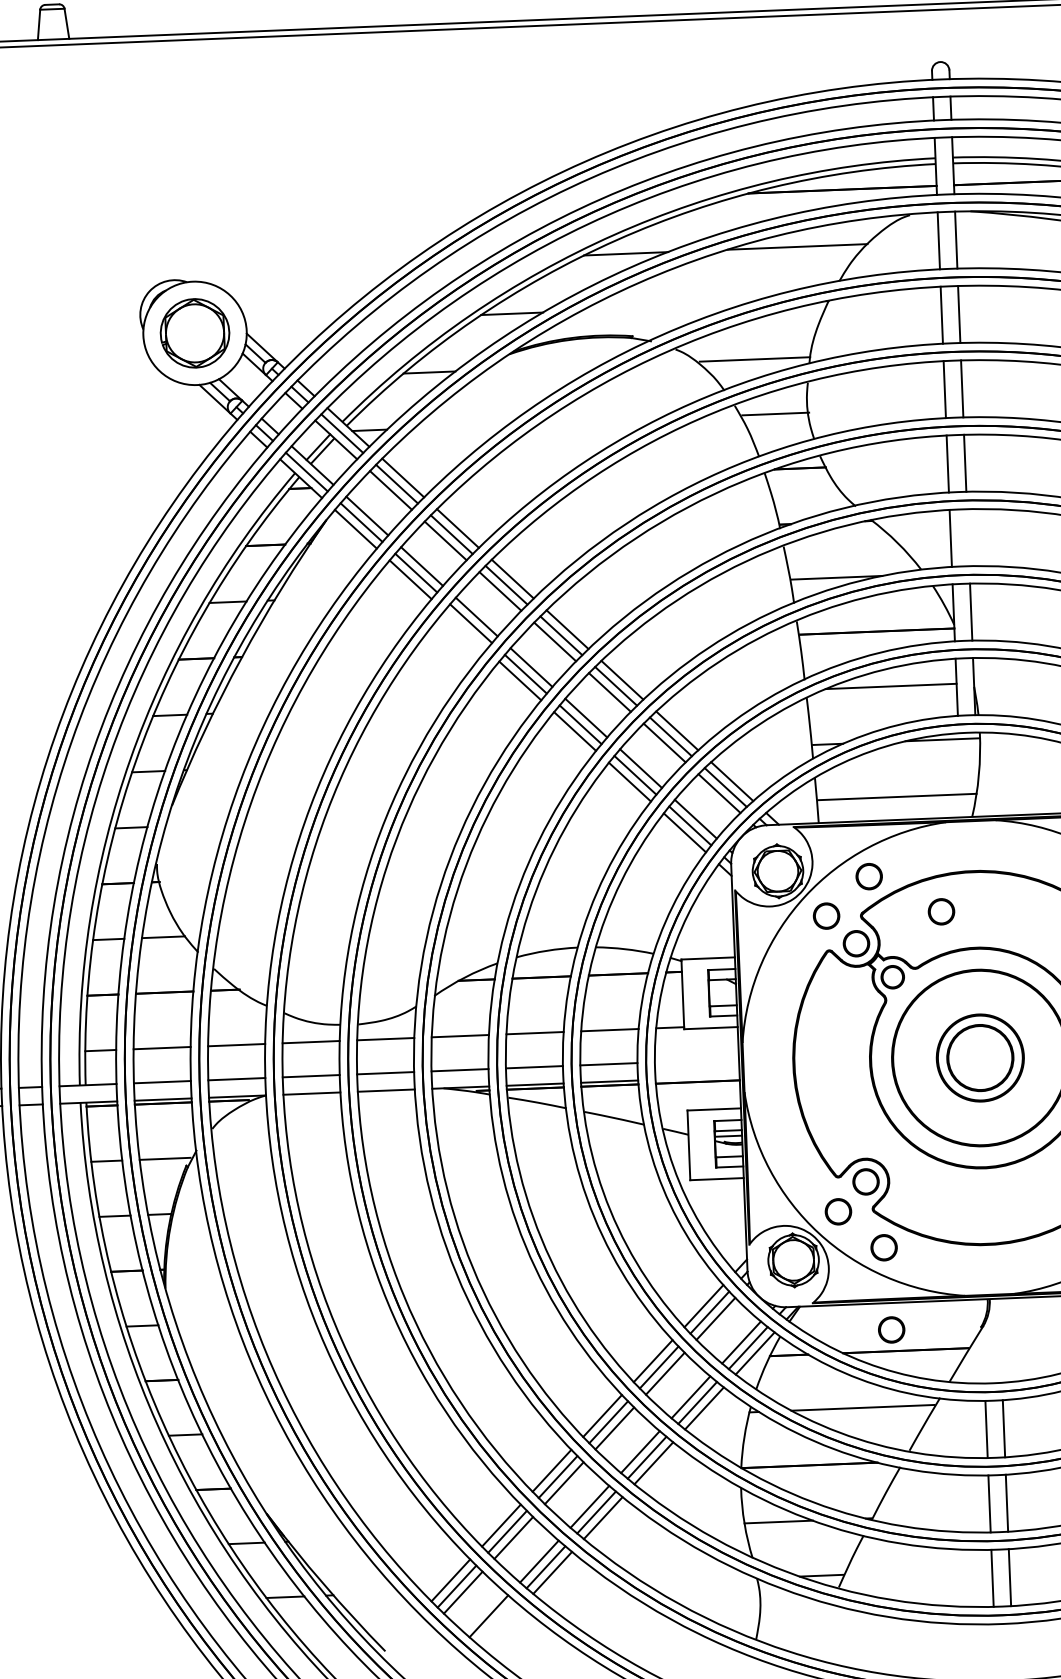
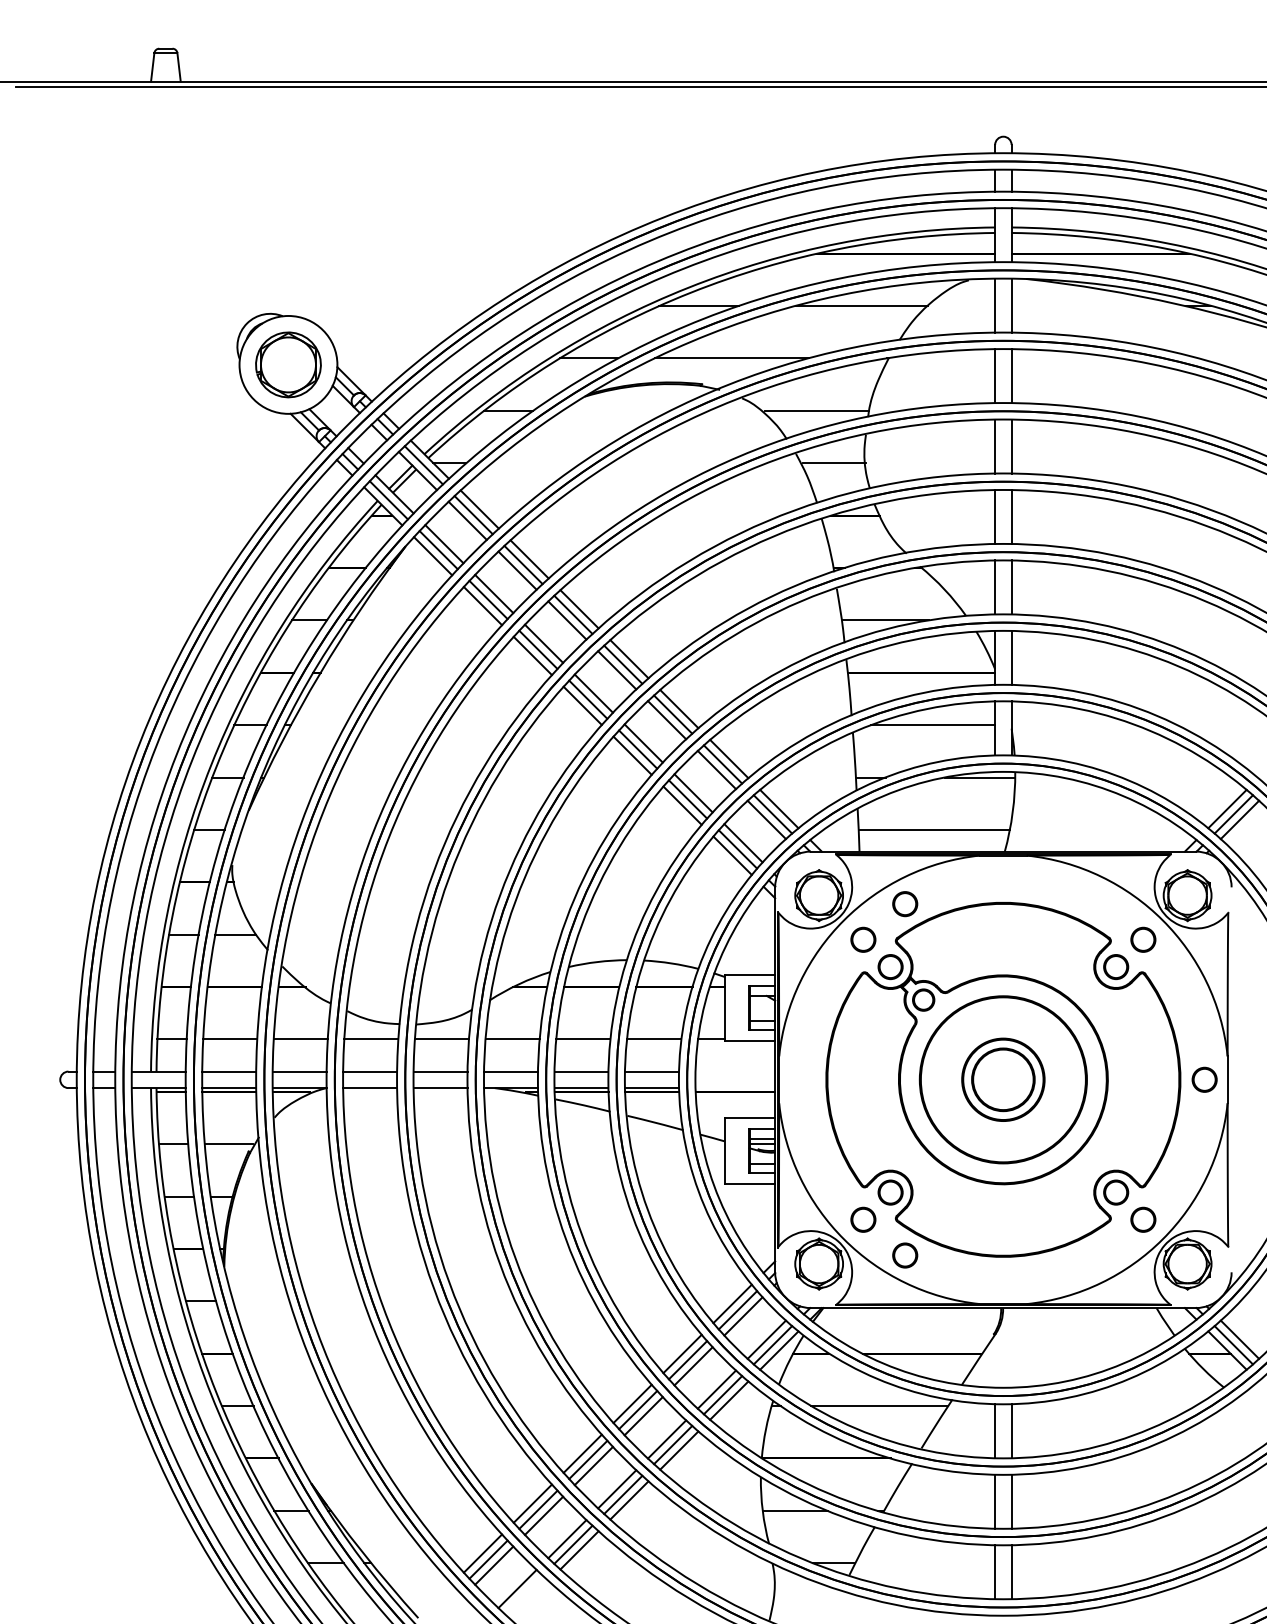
line: (662, 307) -> (731, 358), added
line: (968, 537) -> (1011, 587), added
line: (465, 629) -> (532, 655), added
circle: (941, 912) -> (972, 940), removed
circle: (891, 1329) -> (909, 1333), removed

